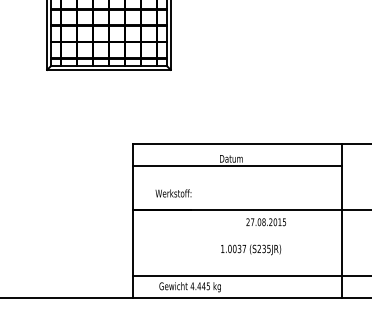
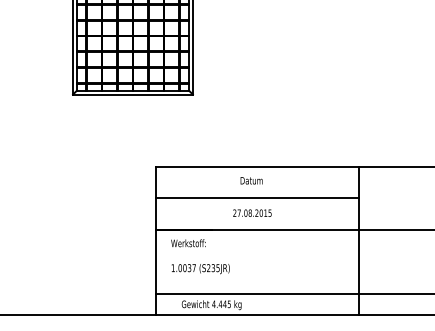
line: (237, 165) -> (257, 198), moved
text: (173, 193) -> (188, 243), moved
text: (266, 221) -> (252, 212), moved
text: (250, 250) -> (200, 269), moved

